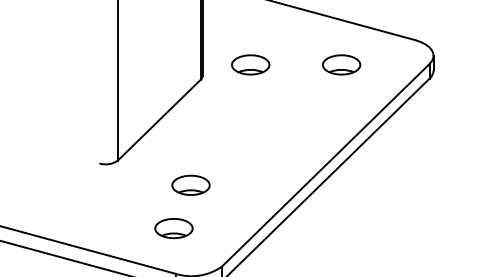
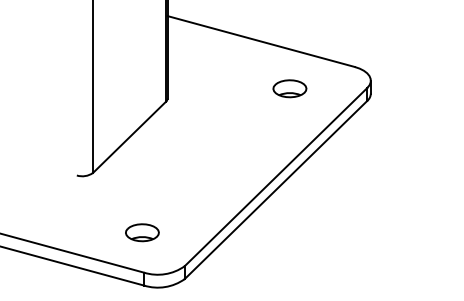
part: (250, 64) -> (209, 88), removed
part: (191, 185) -> (157, 194), removed

